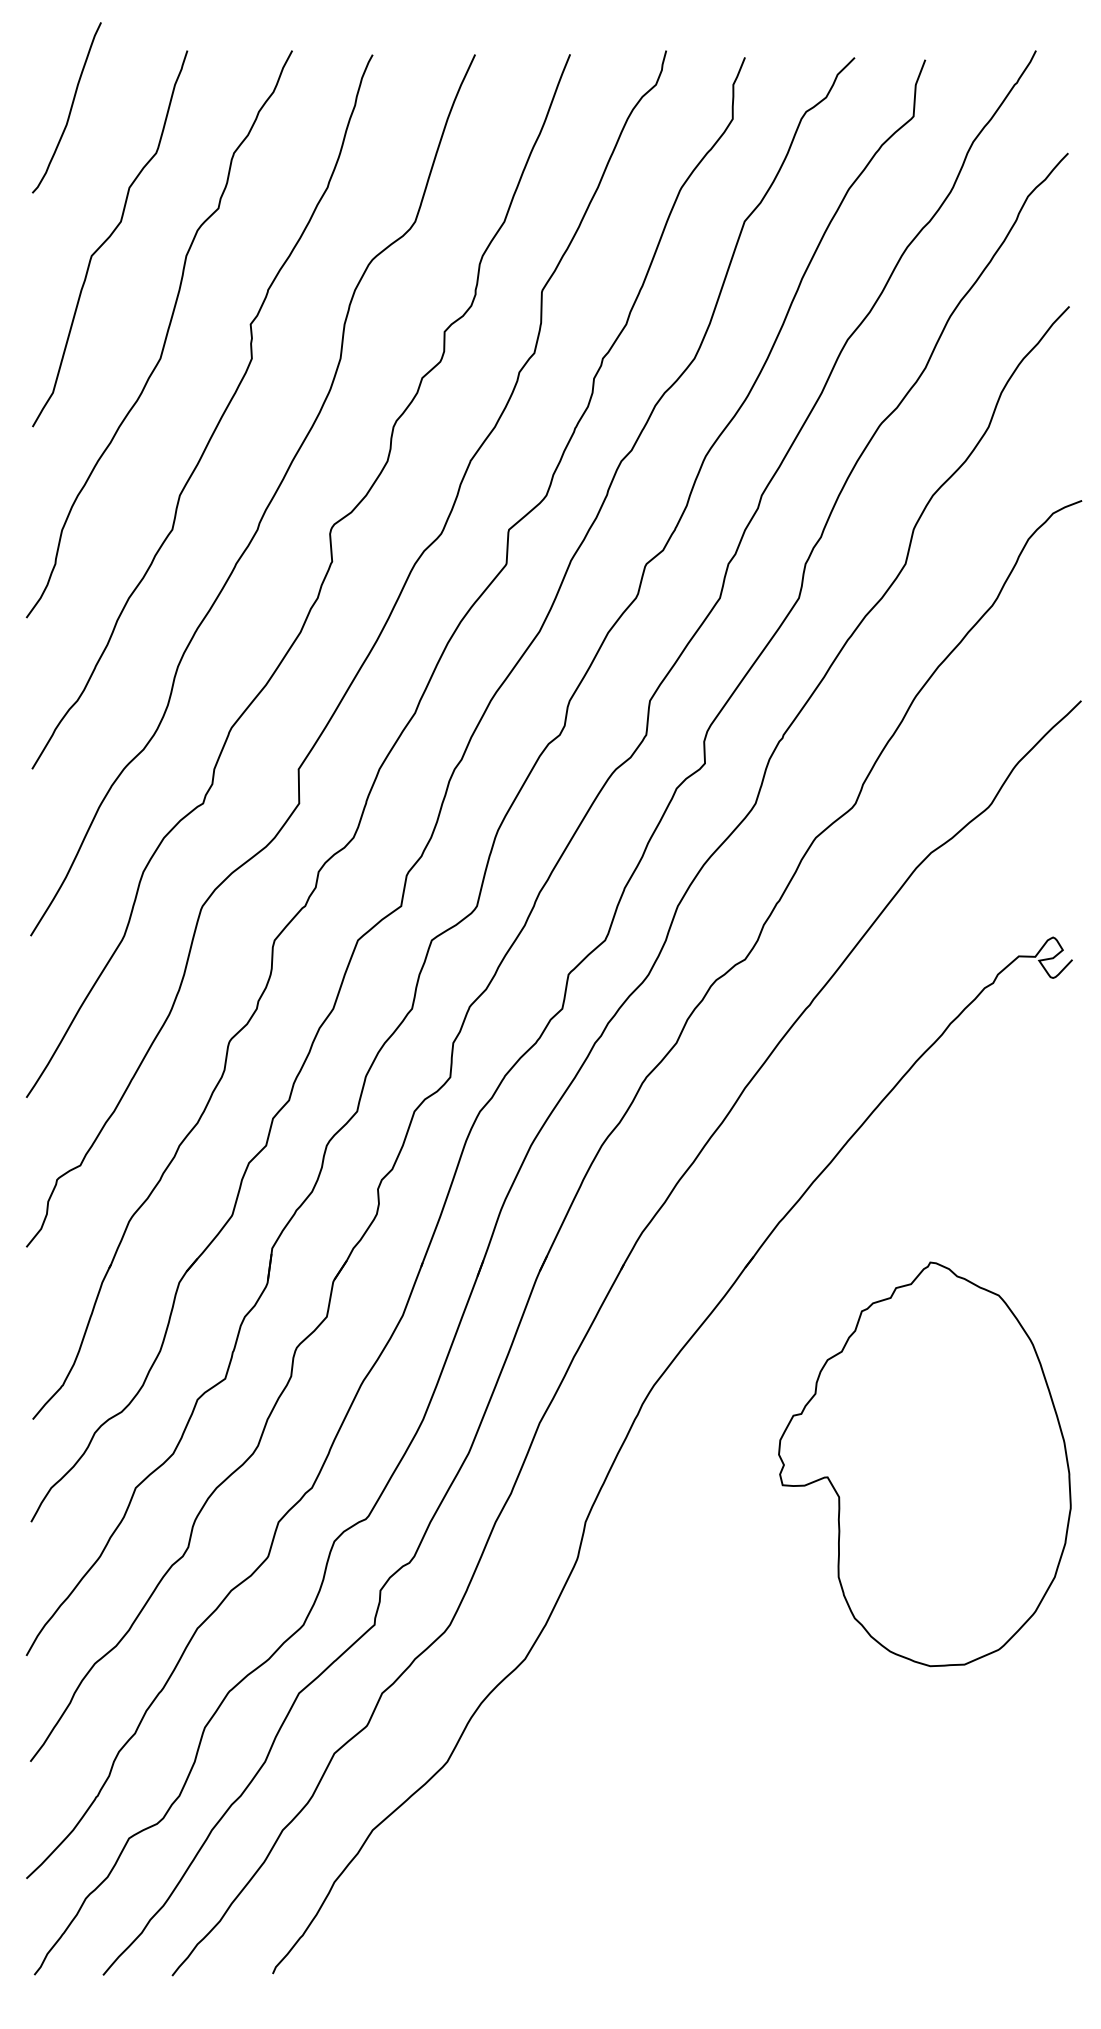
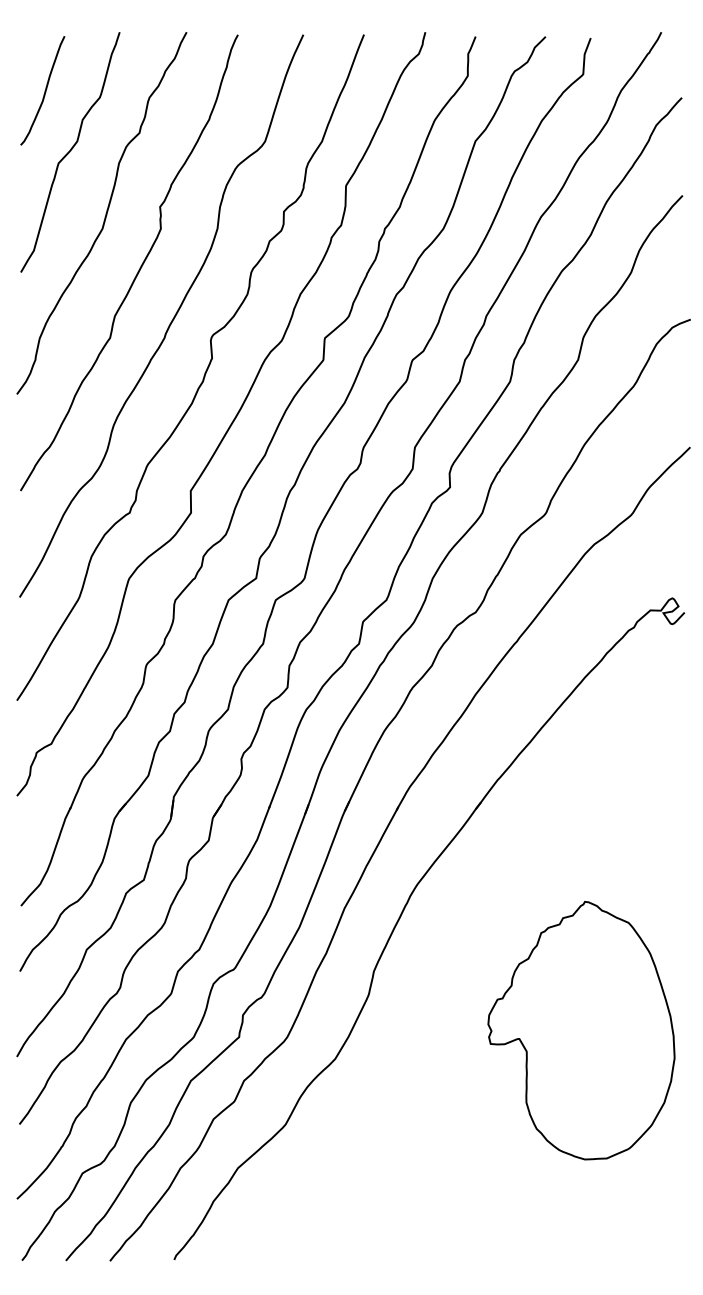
curve: (69, 107) -> (44, 90), moved
part: (924, 1464) -> (581, 1030), moved

